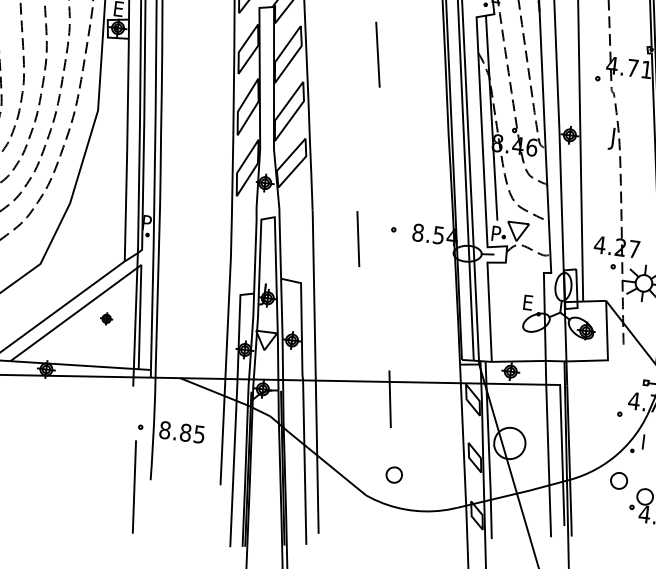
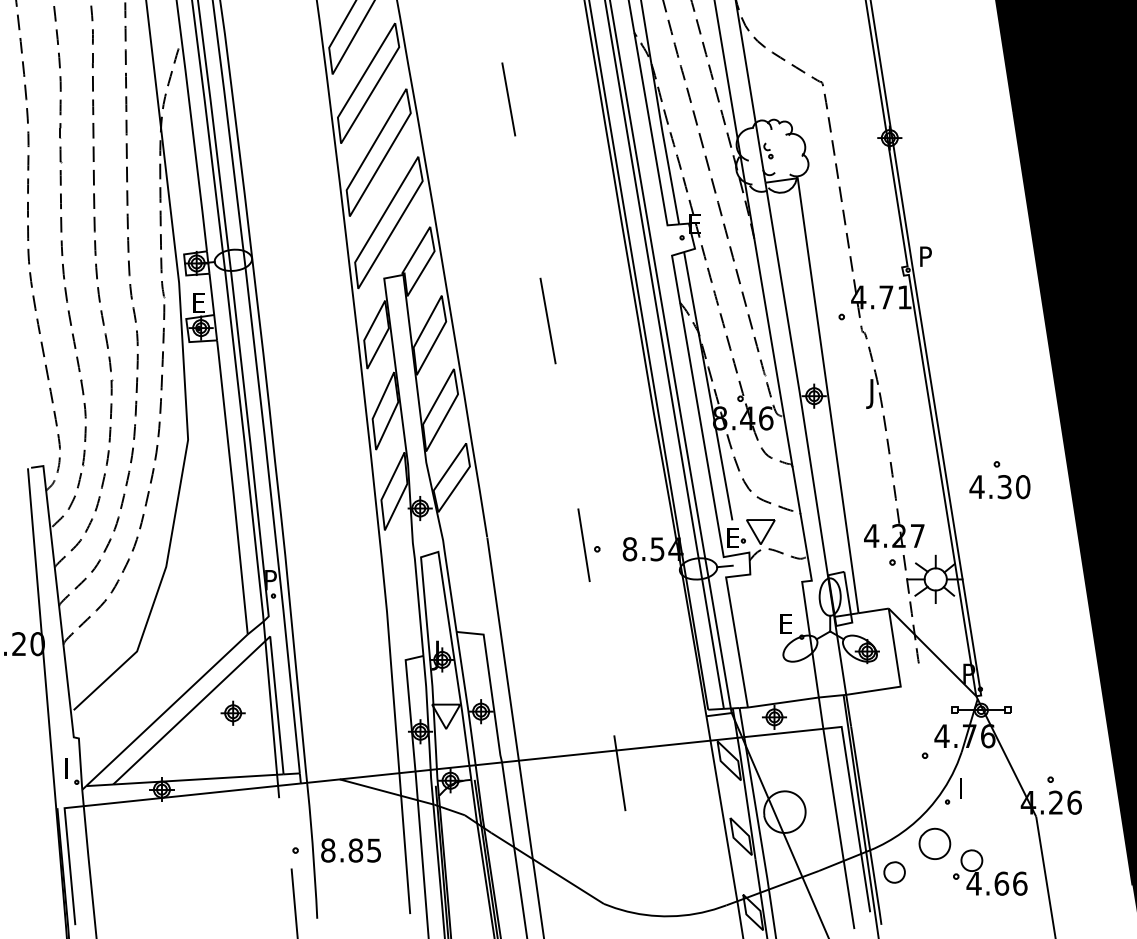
text: (496, 233) -> (733, 537), P -> E
line: (357, 238) -> (583, 544), moved
part: (106, 318) -> (232, 712), size x1.43
part: (394, 475) -> (894, 872), moved
part: (618, 480) -> (934, 843), size x1.43

